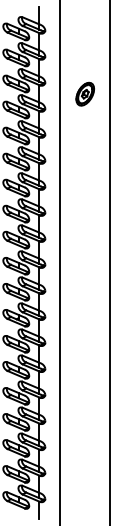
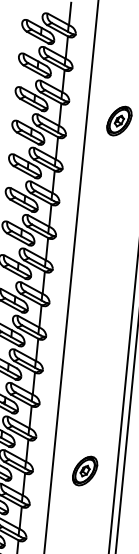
part: (84, 365) -> (84, 471), added

